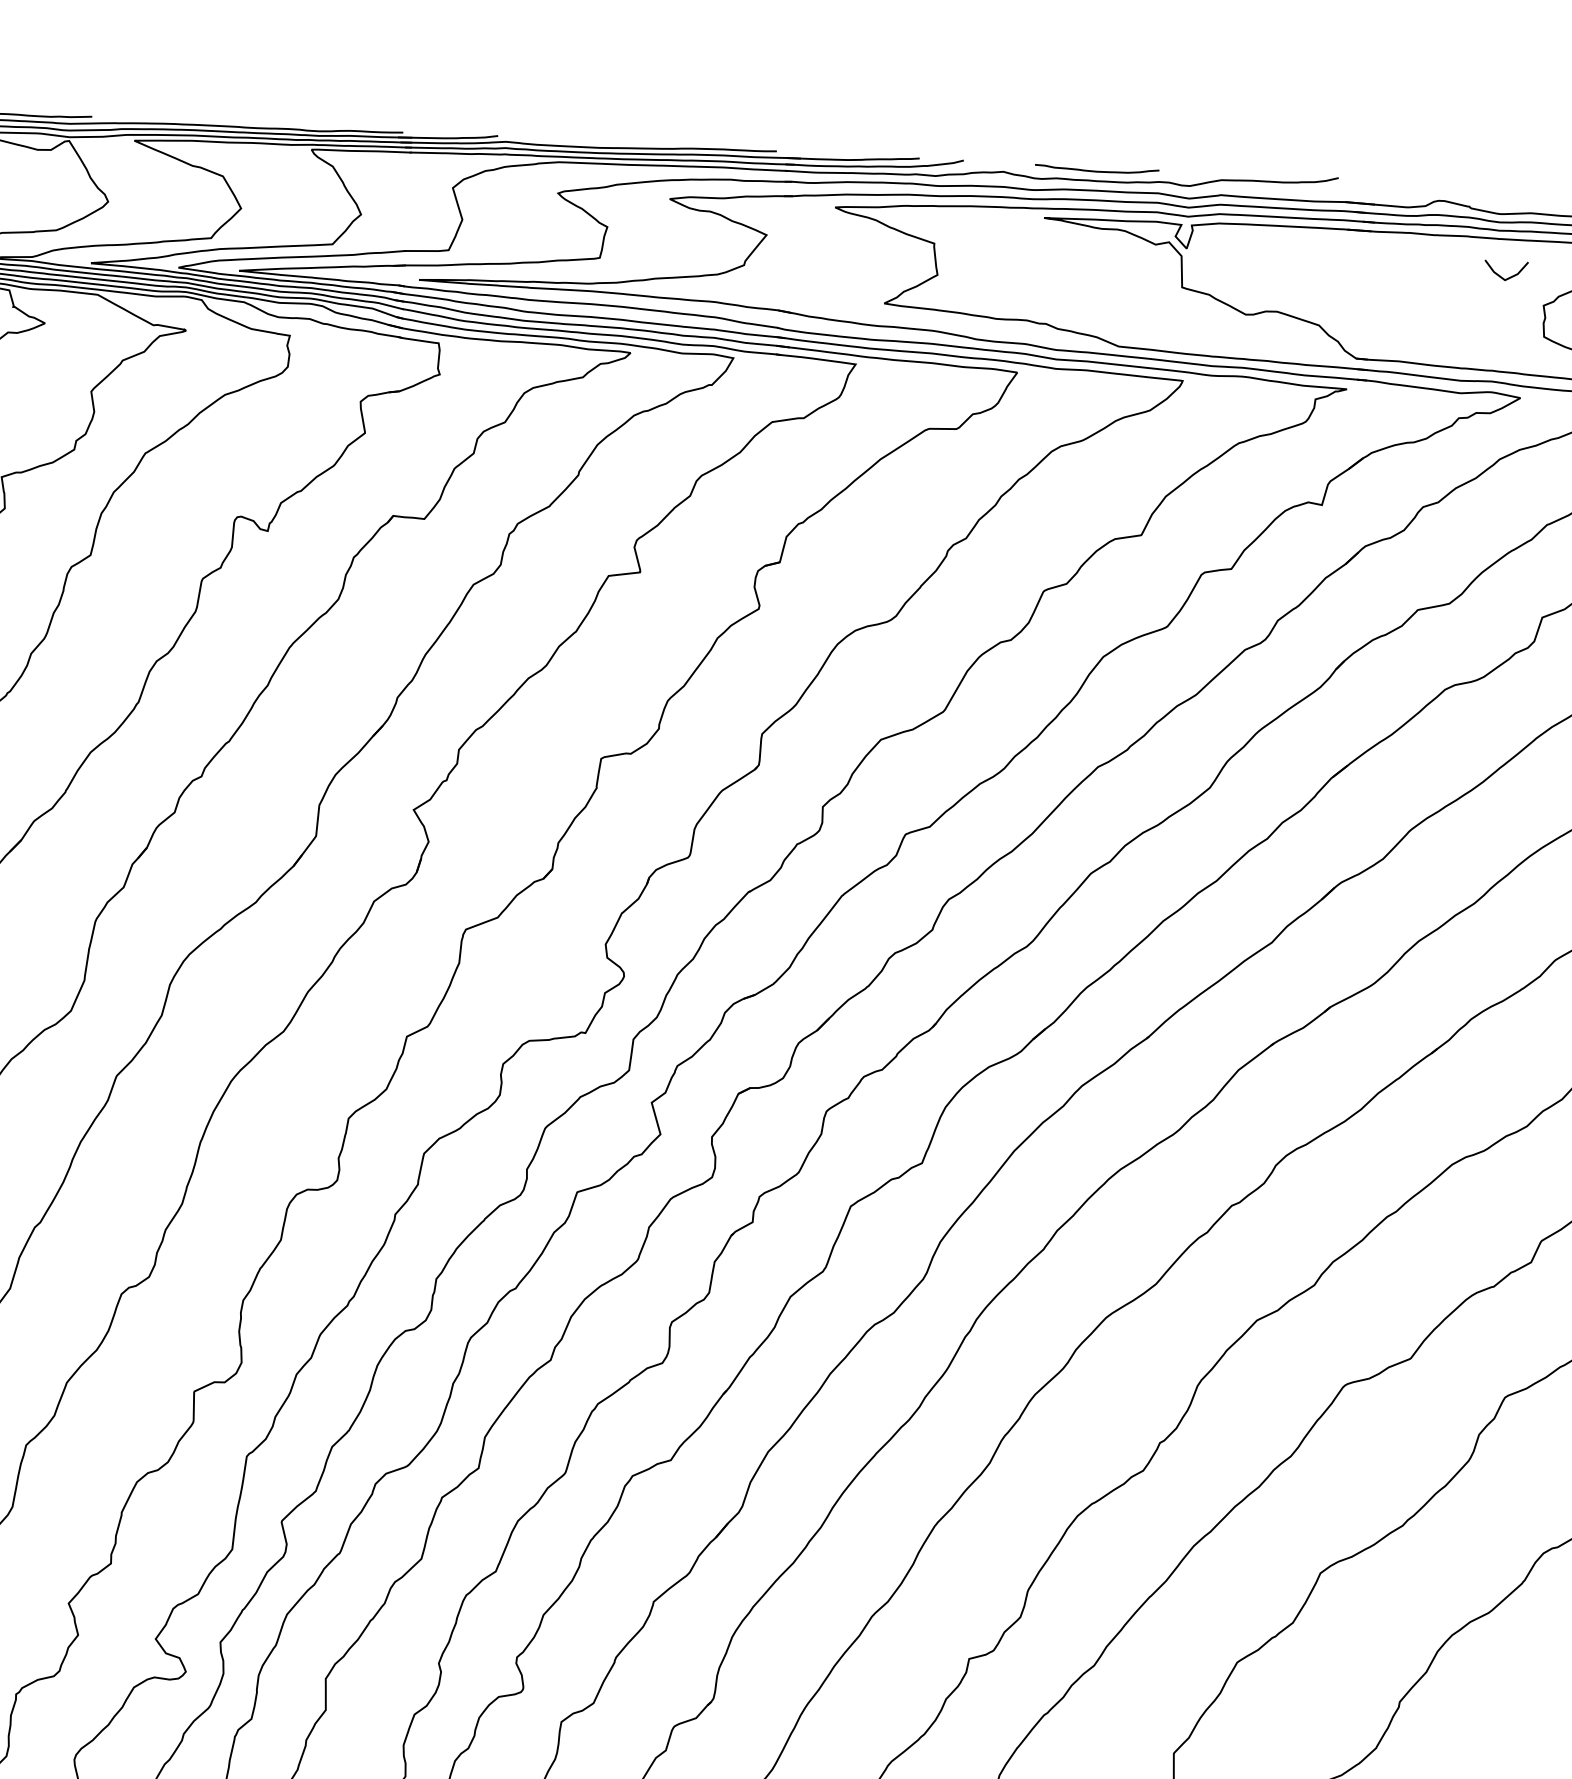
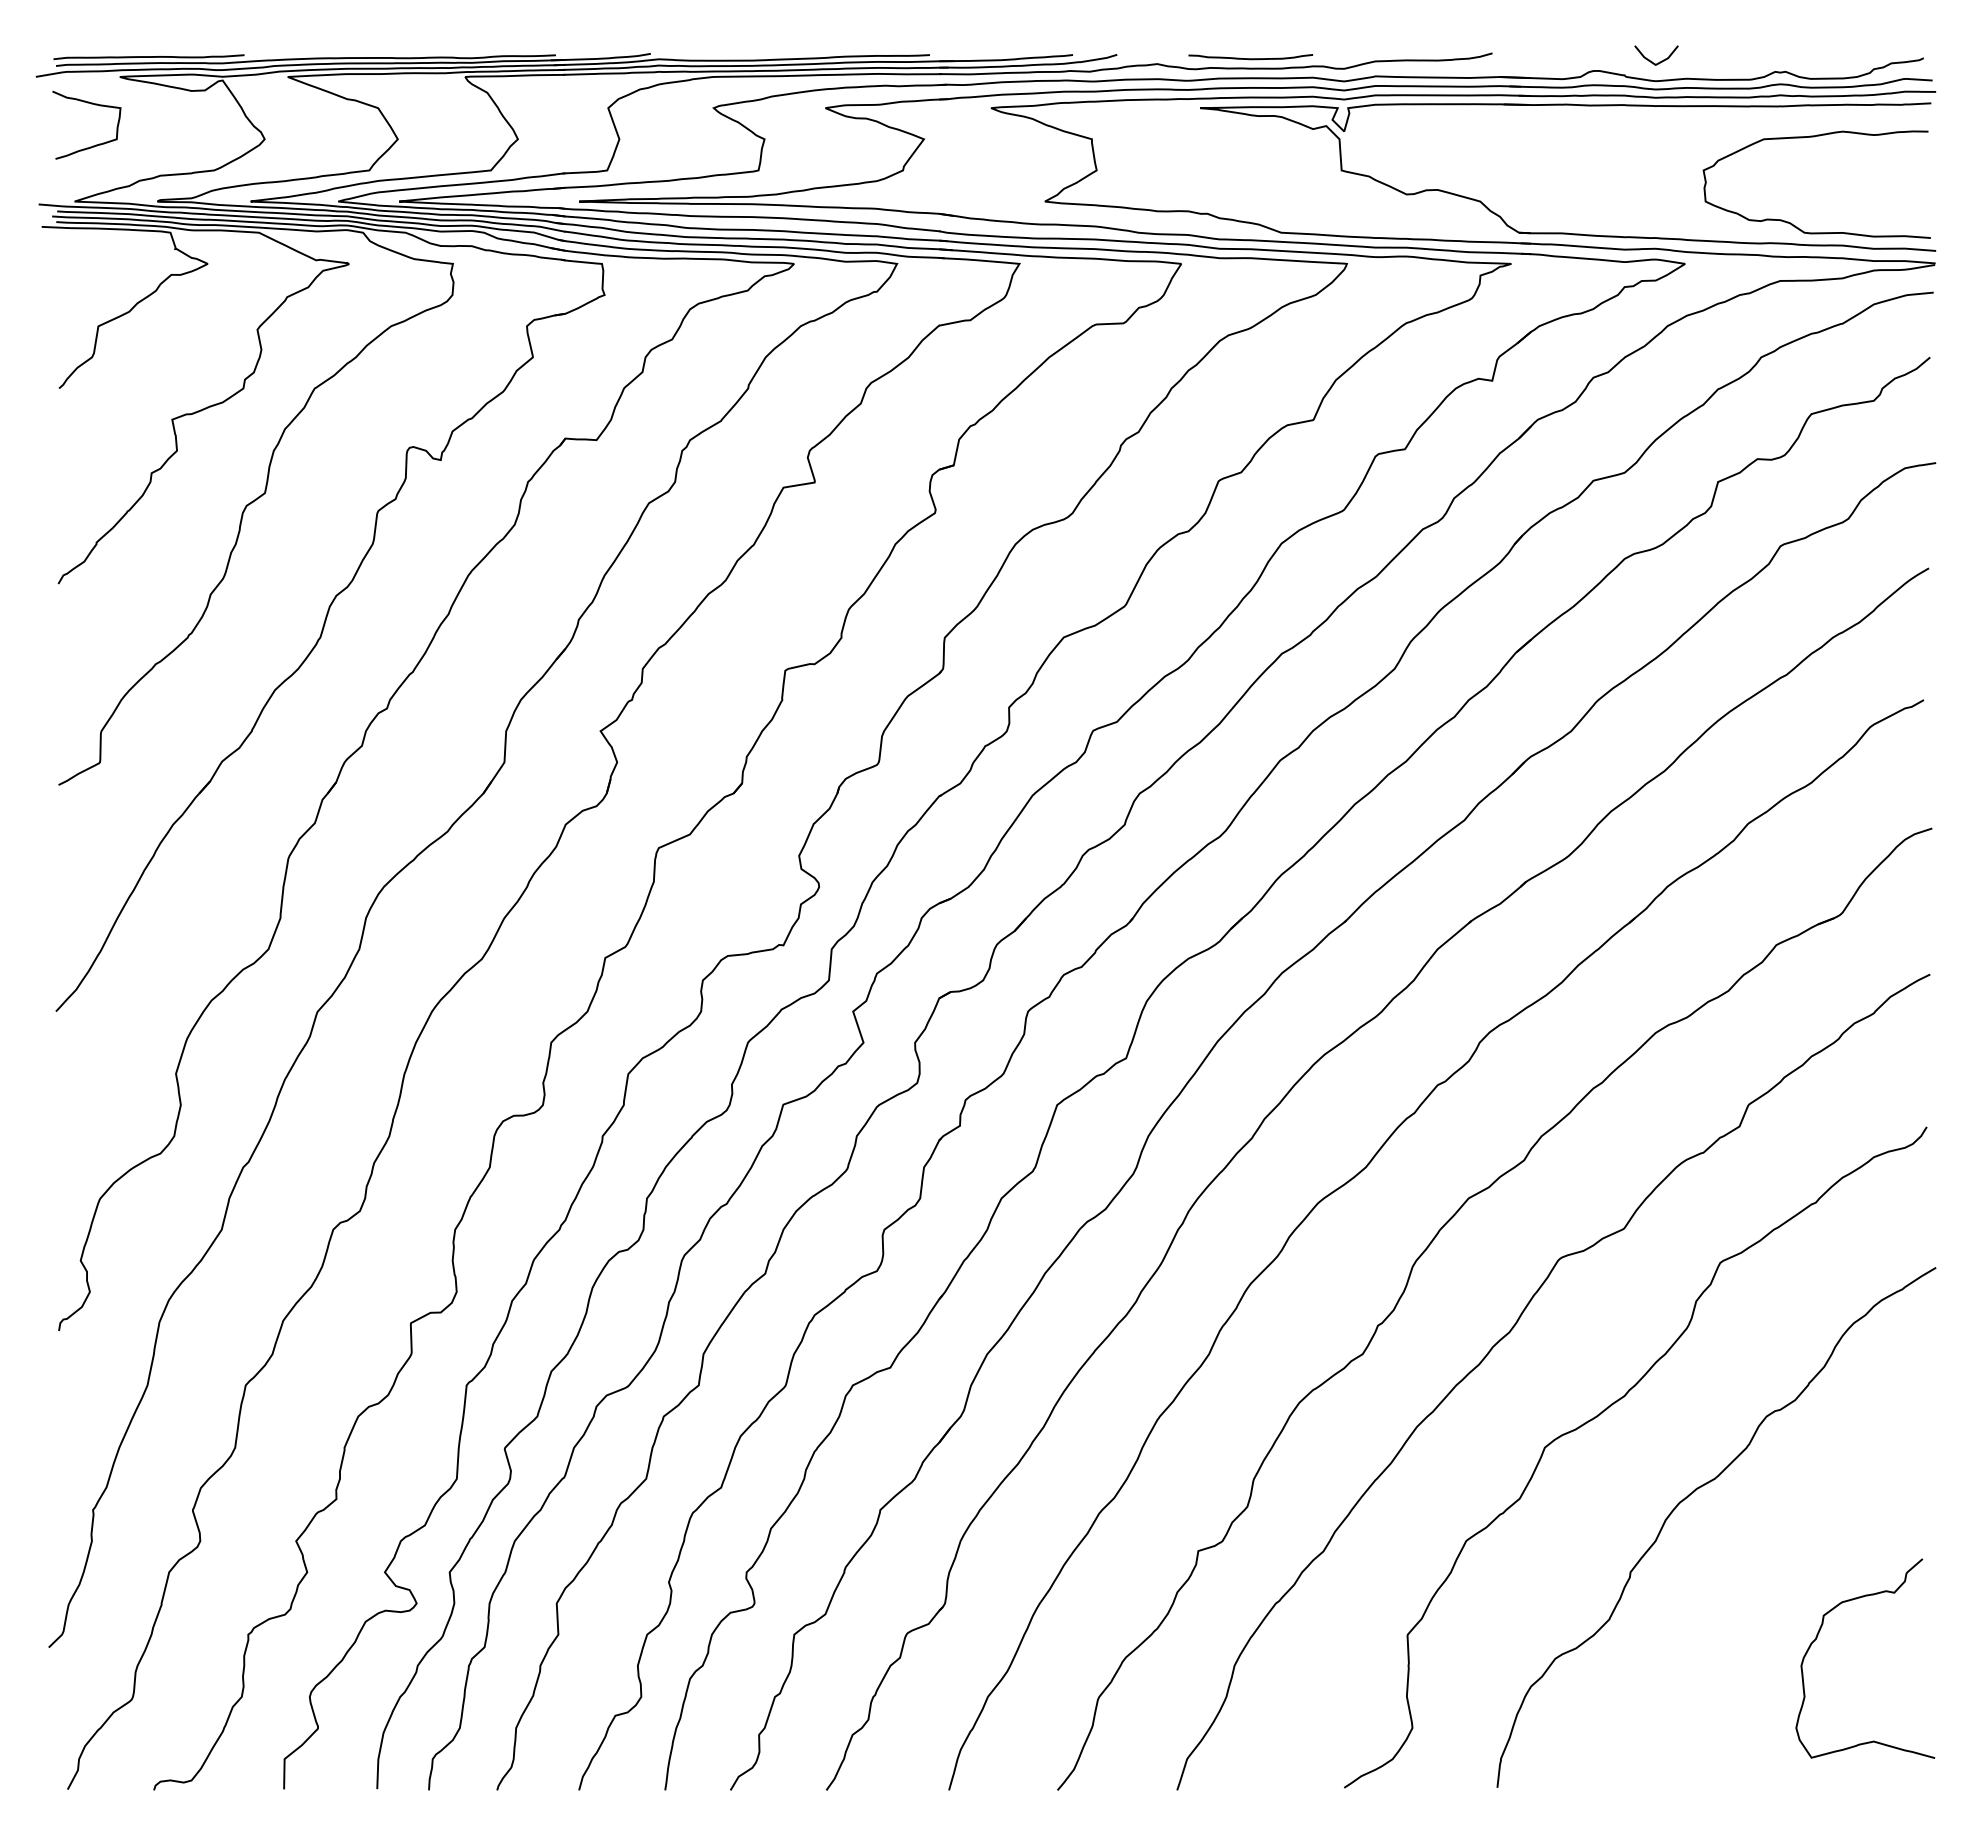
line: (1508, 276) -> (1659, 61), moved

